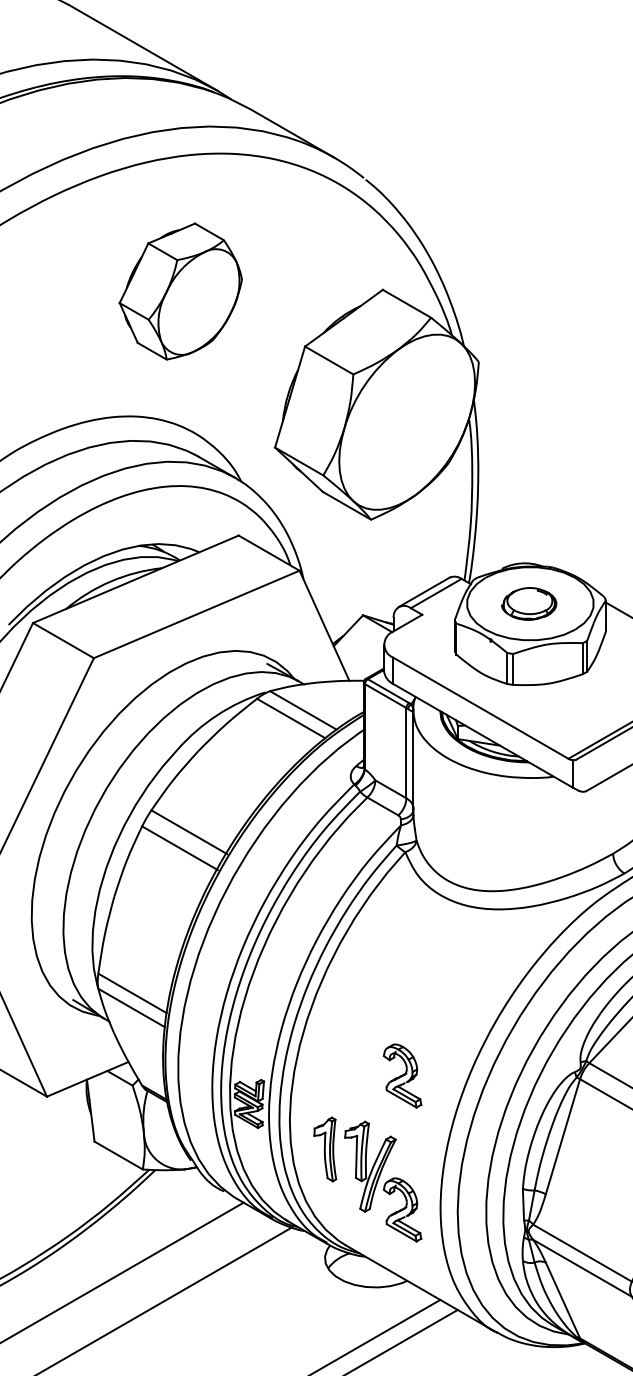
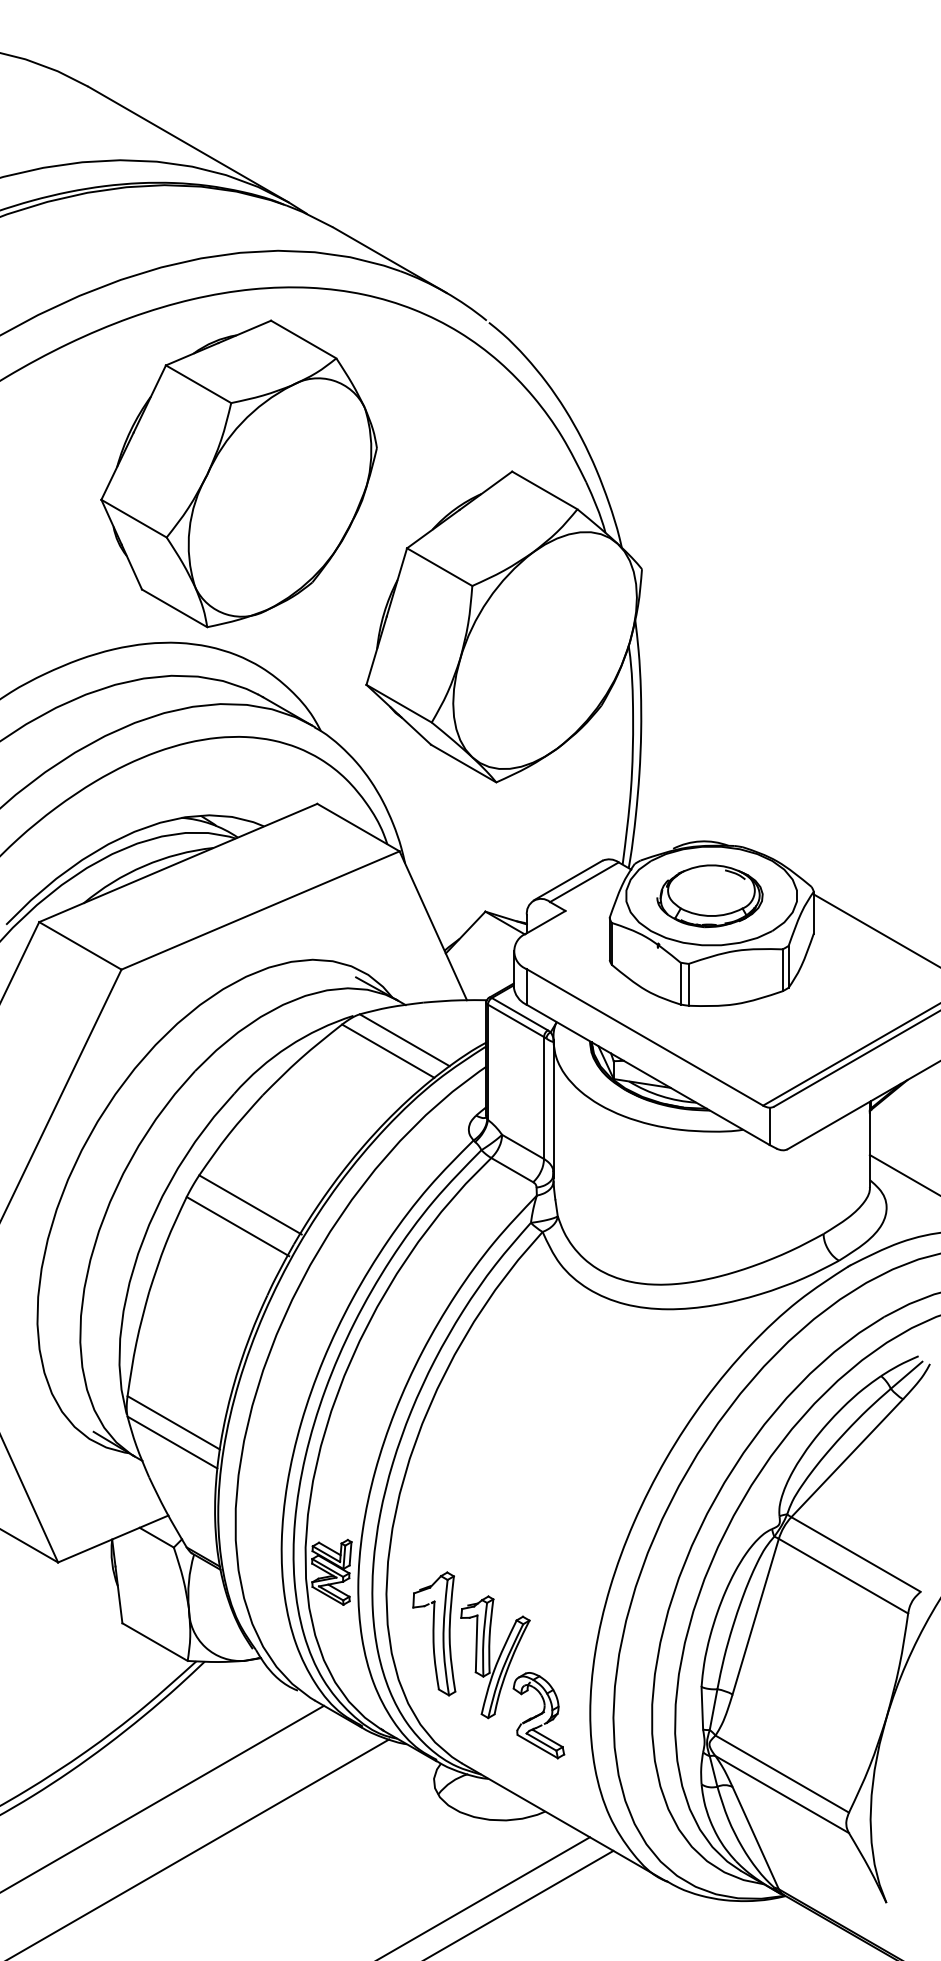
part: (180, 291) -> (238, 473), size x1.67
part: (528, 604) -> (709, 896), size x1.43
part: (402, 1075) -> (538, 1534), removed
part: (325, 1149) -> (434, 1633), size x1.43

